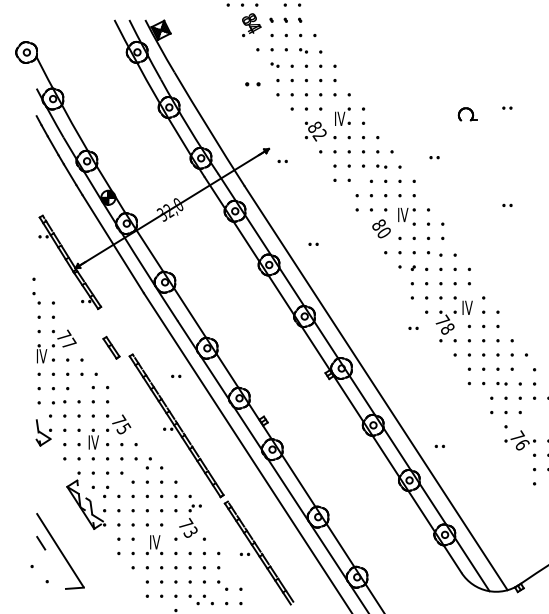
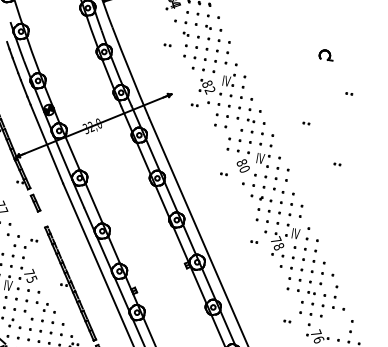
part: (252, 83) -> (167, 44), size x0.62
part: (467, 114) -> (326, 55), moved
part: (434, 157) -> (306, 123), moved
part: (282, 160) -> (194, 104), moved
part: (313, 243) -> (224, 173), moved
part: (111, 347) -> (35, 202), moved
part: (176, 375) -> (34, 240), moved
part: (439, 445) -> (287, 320), moved

